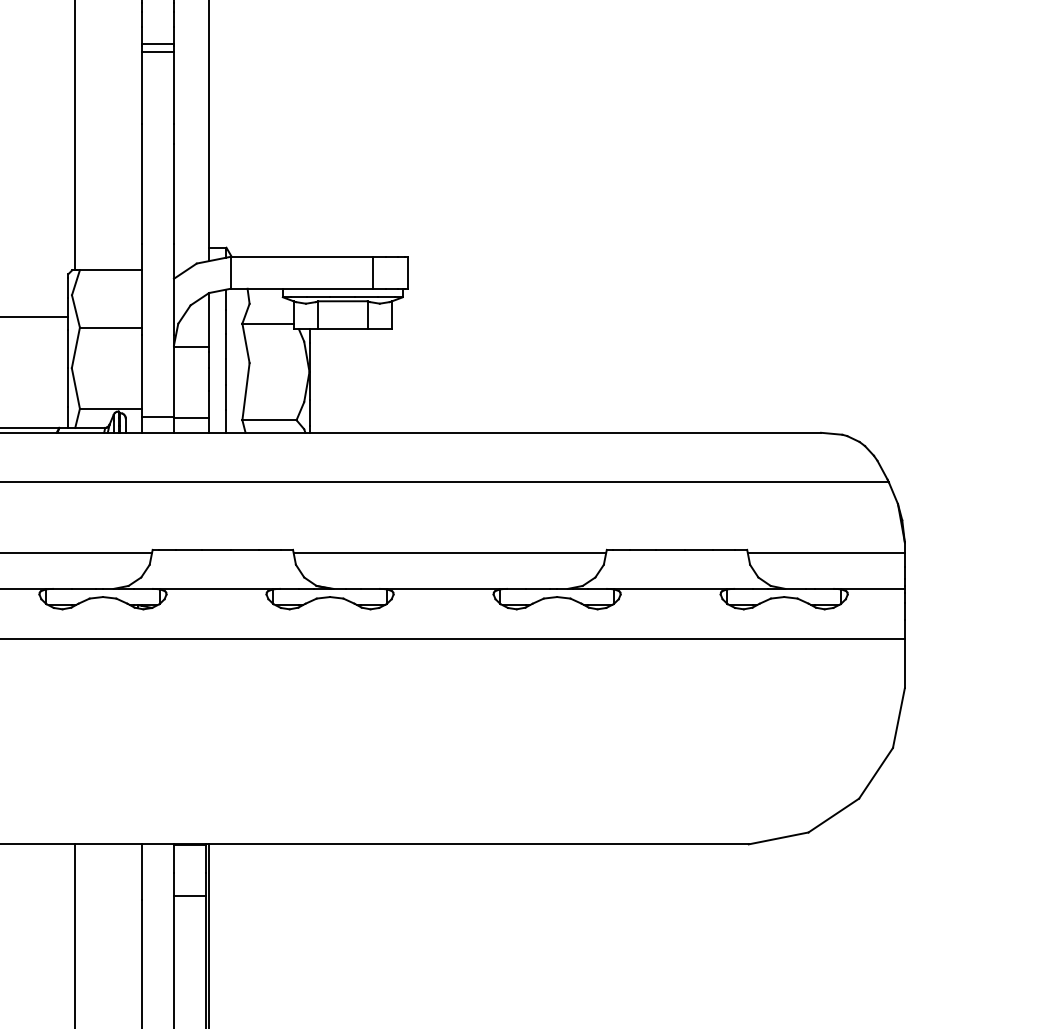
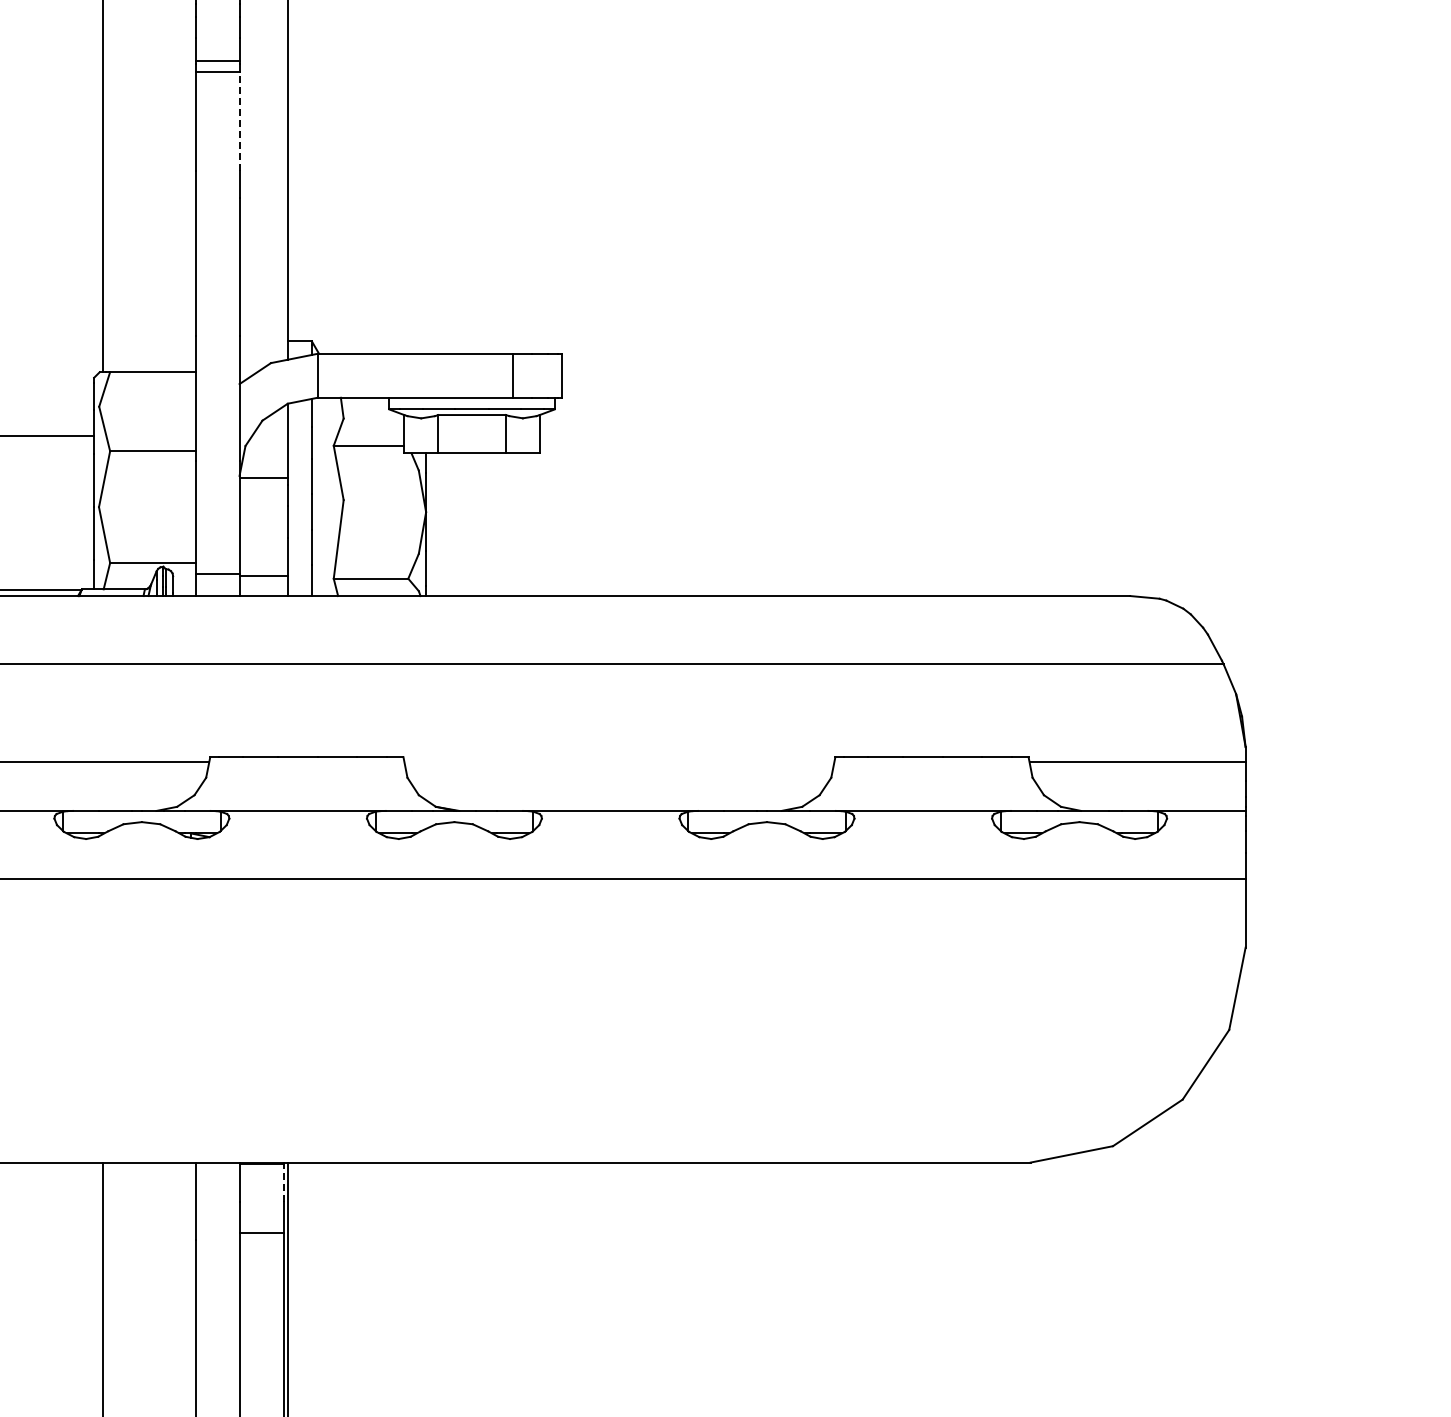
line: (173, 88) -> (239, 121), solid -> dashed
line: (449, 553) -> (619, 762), removed
line: (205, 858) -> (283, 1182), solid -> dashed

